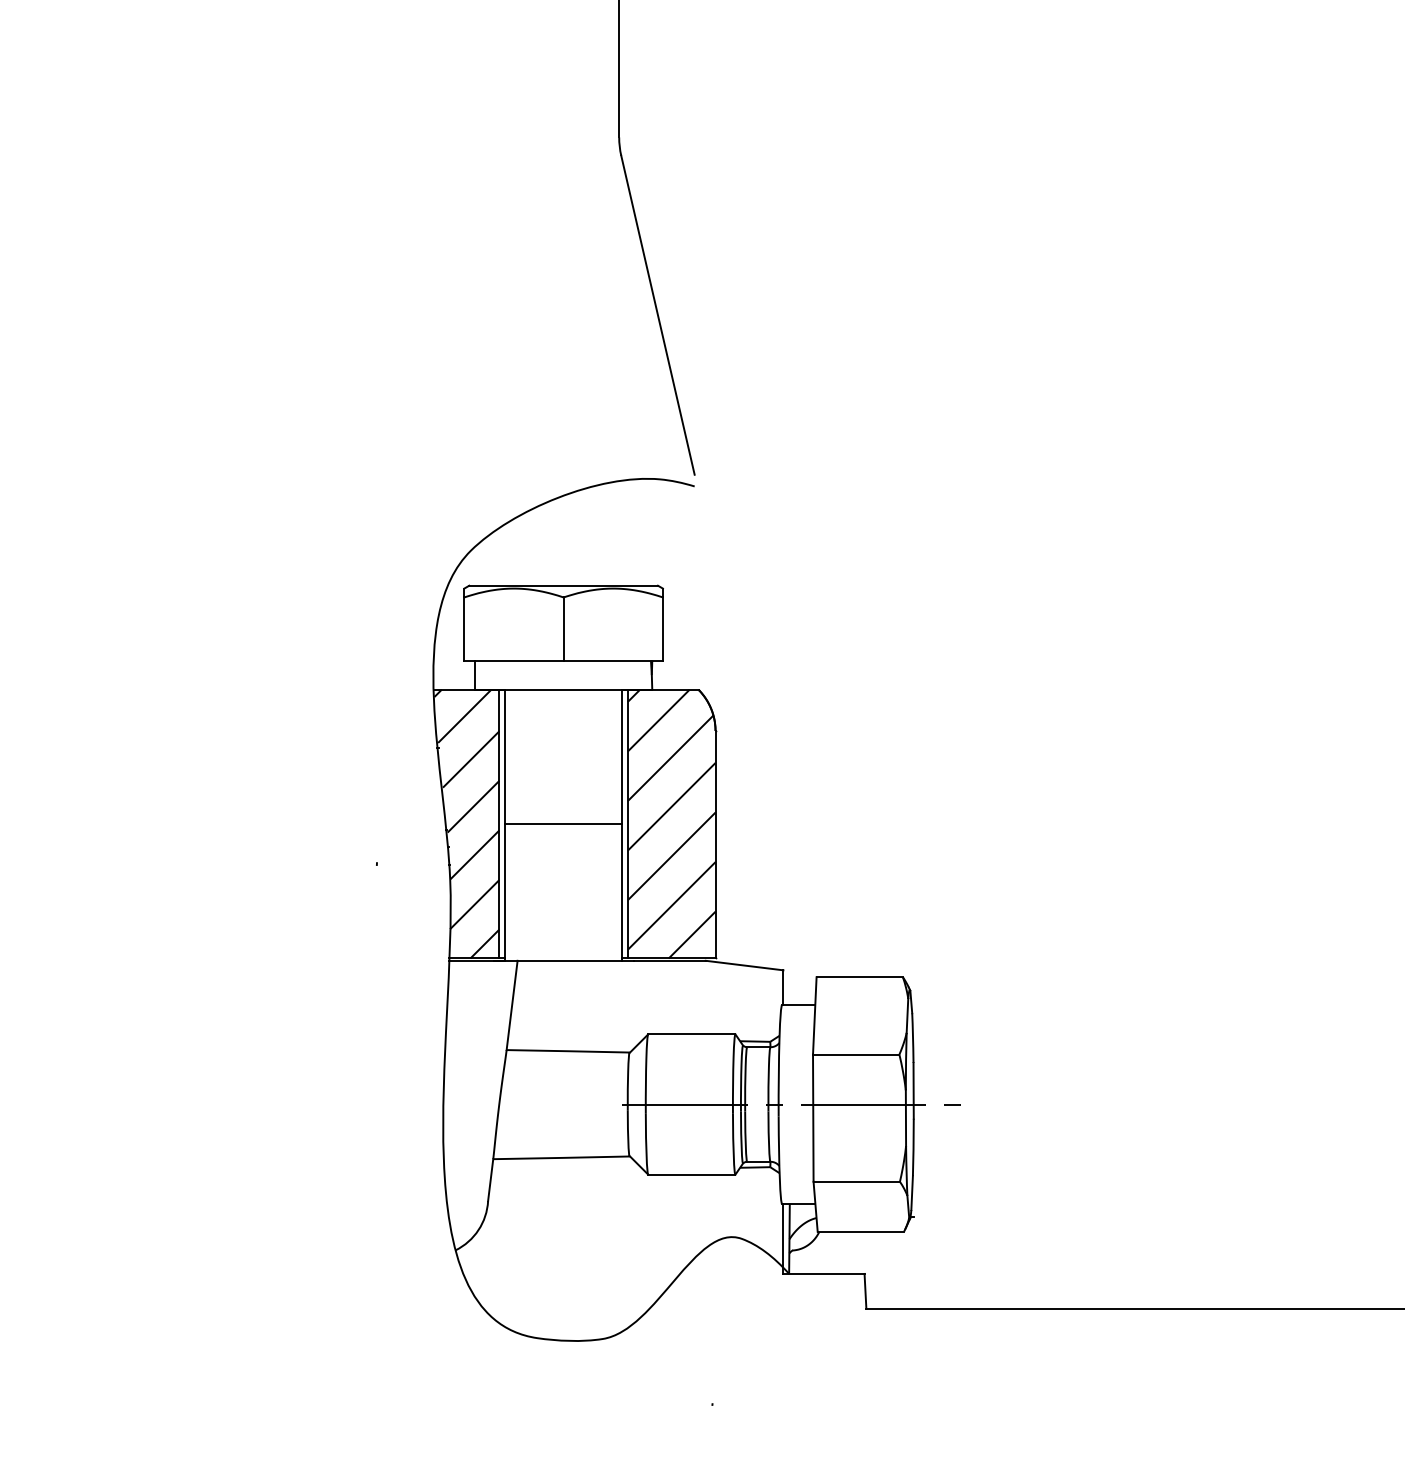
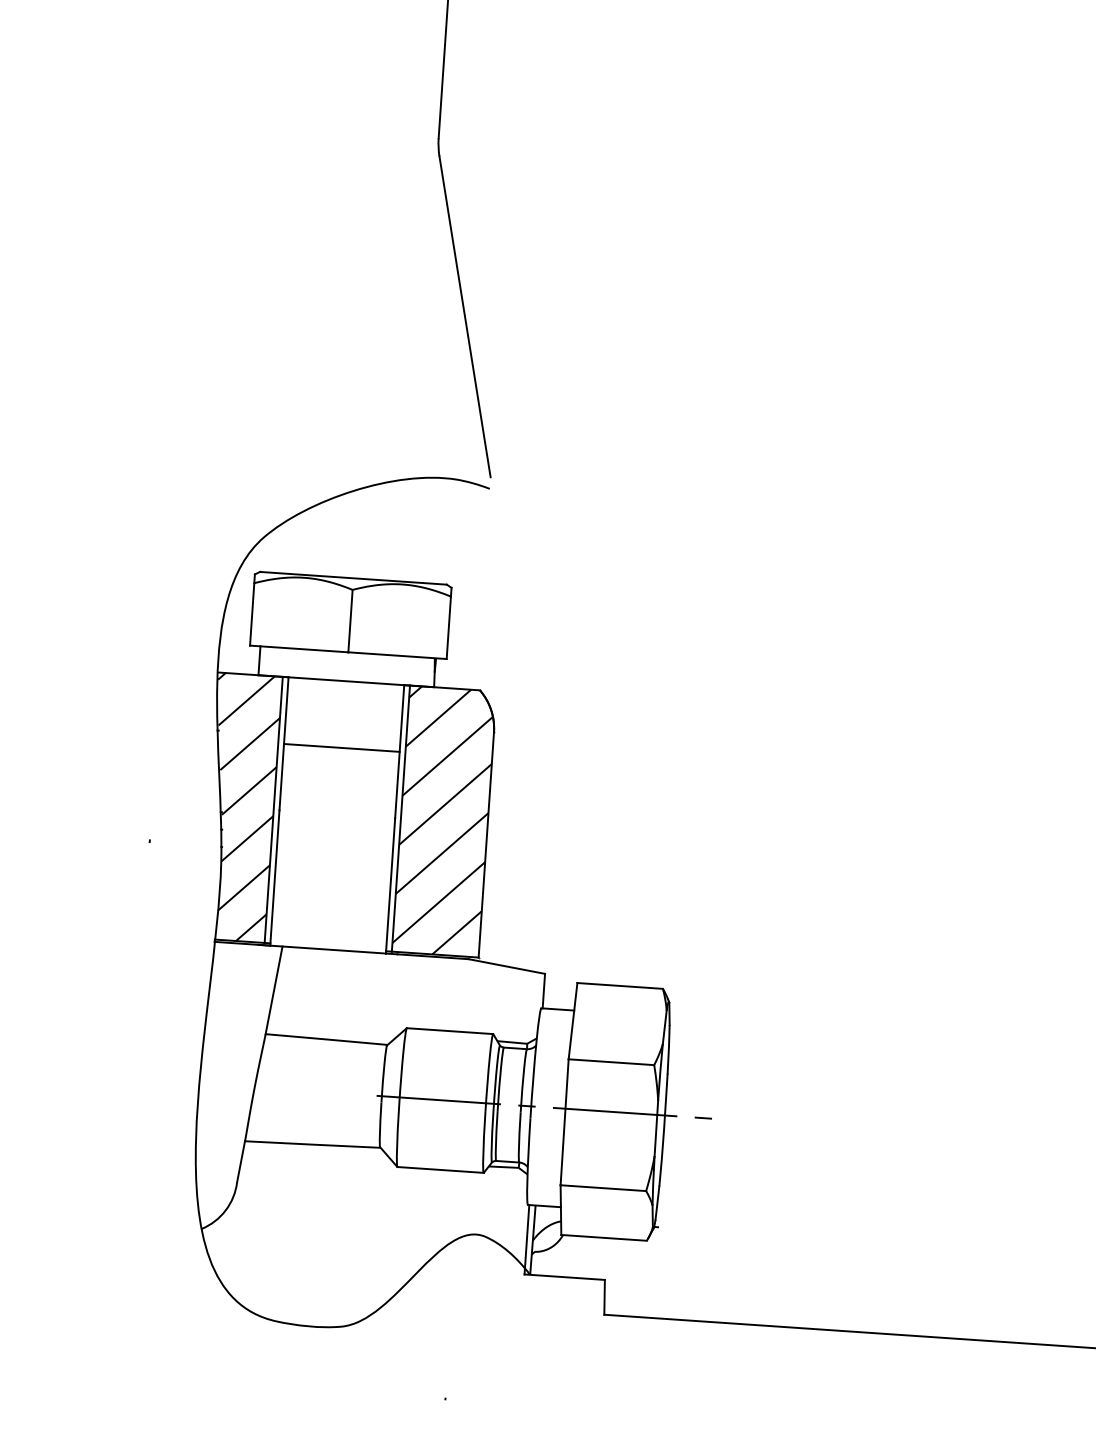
line: (563, 824) -> (341, 748), moved

